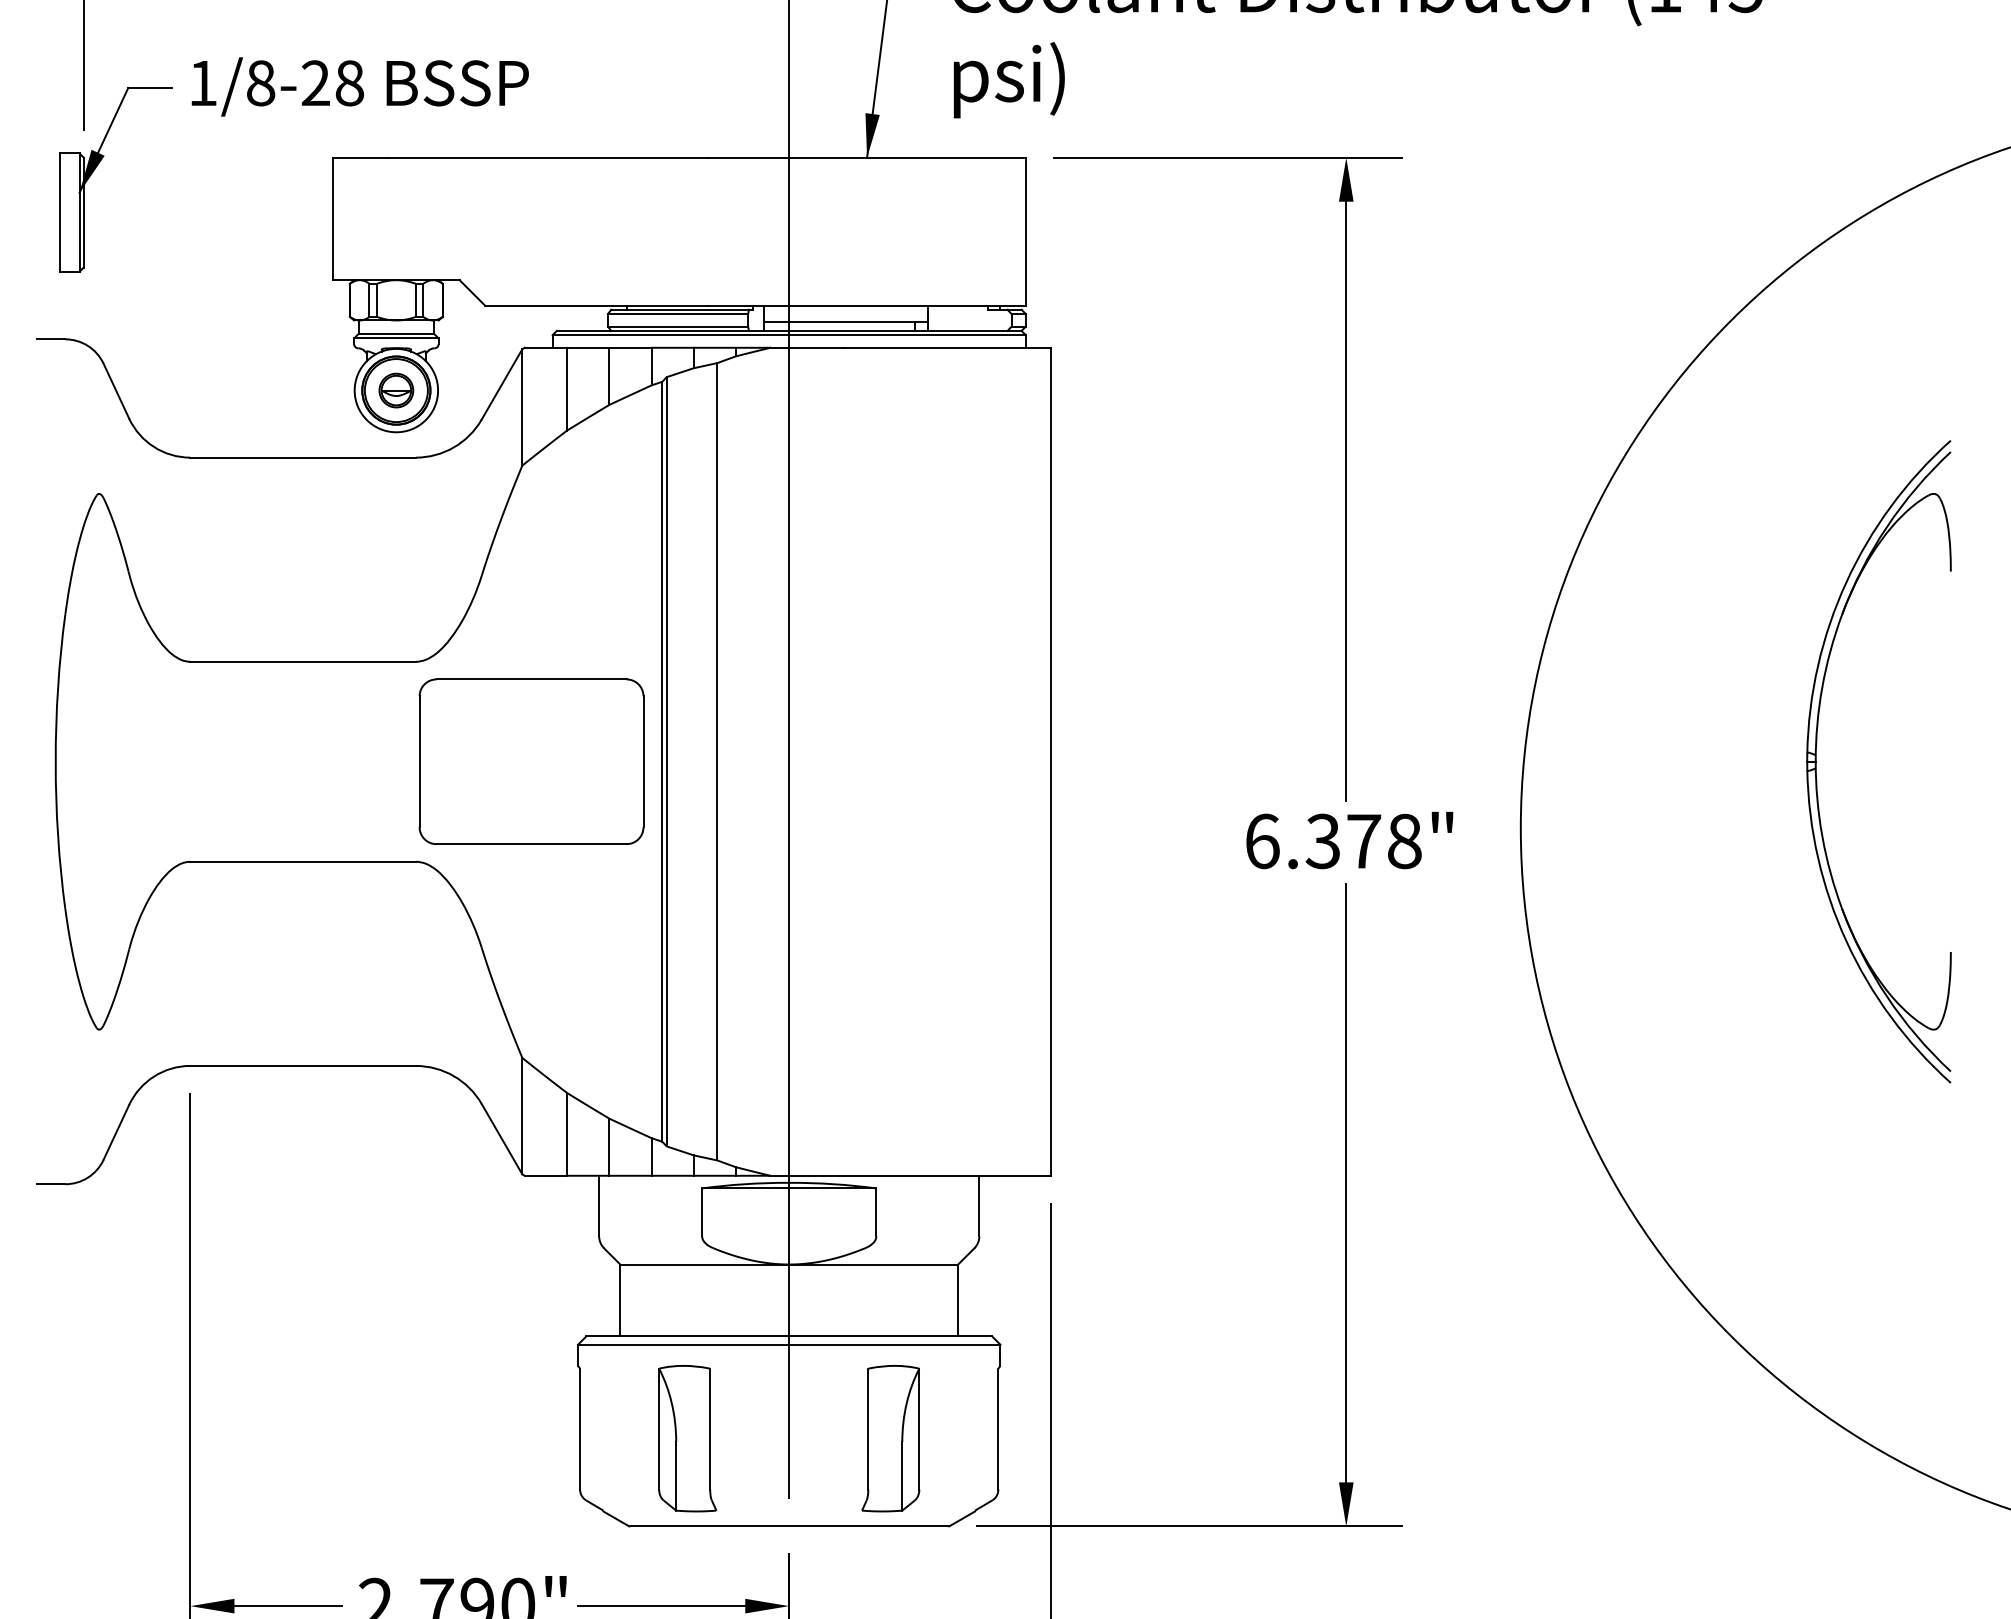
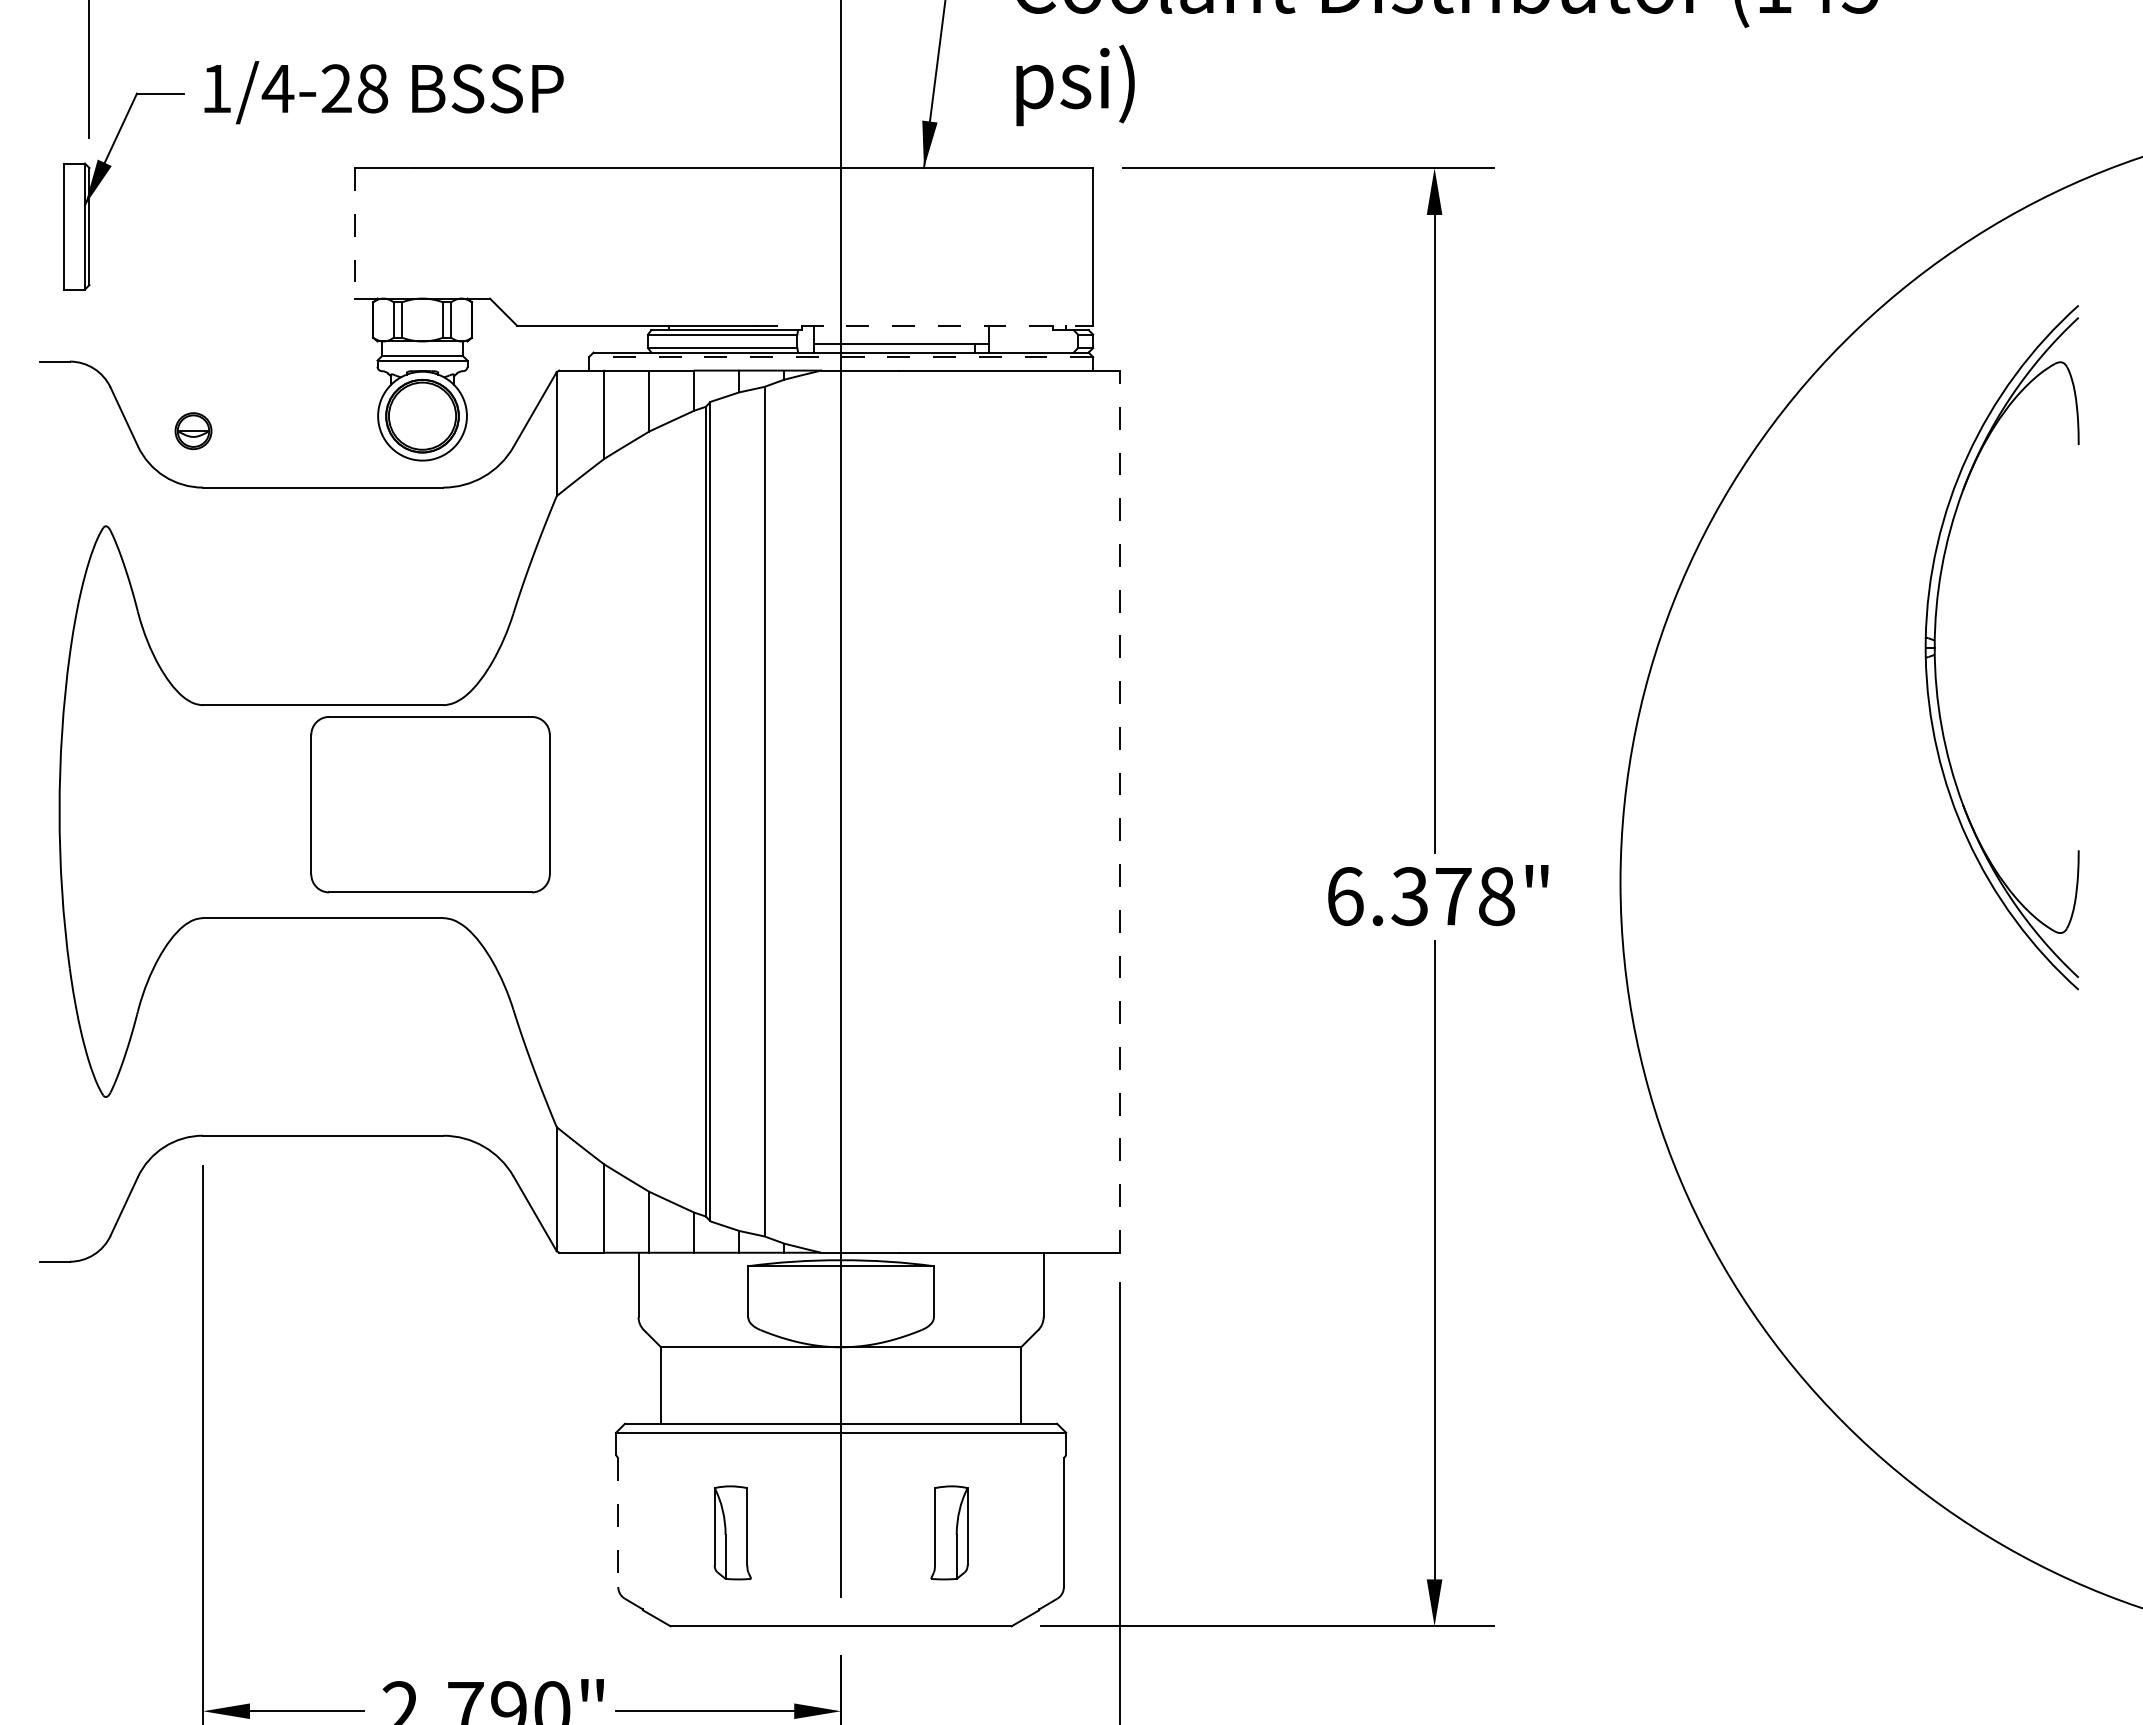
text: (260, 83) -> (277, 88), 1/8-28 -> 1/4-28
line: (333, 219) -> (355, 233), solid -> dashed
line: (867, 305) -> (924, 325), solid -> dashed
line: (788, 335) -> (840, 357), solid -> dashed
part: (396, 390) -> (193, 431), moved
part: (531, 761) -> (430, 804), moved
line: (1051, 761) -> (1120, 811), solid -> dashed
part: (1816, 761) -> (1935, 647), moved
line: (580, 1429) -> (618, 1523), solid -> dashed
part: (687, 1438) -> (732, 1532), size x0.6
part: (890, 1438) -> (949, 1532), size x0.6

